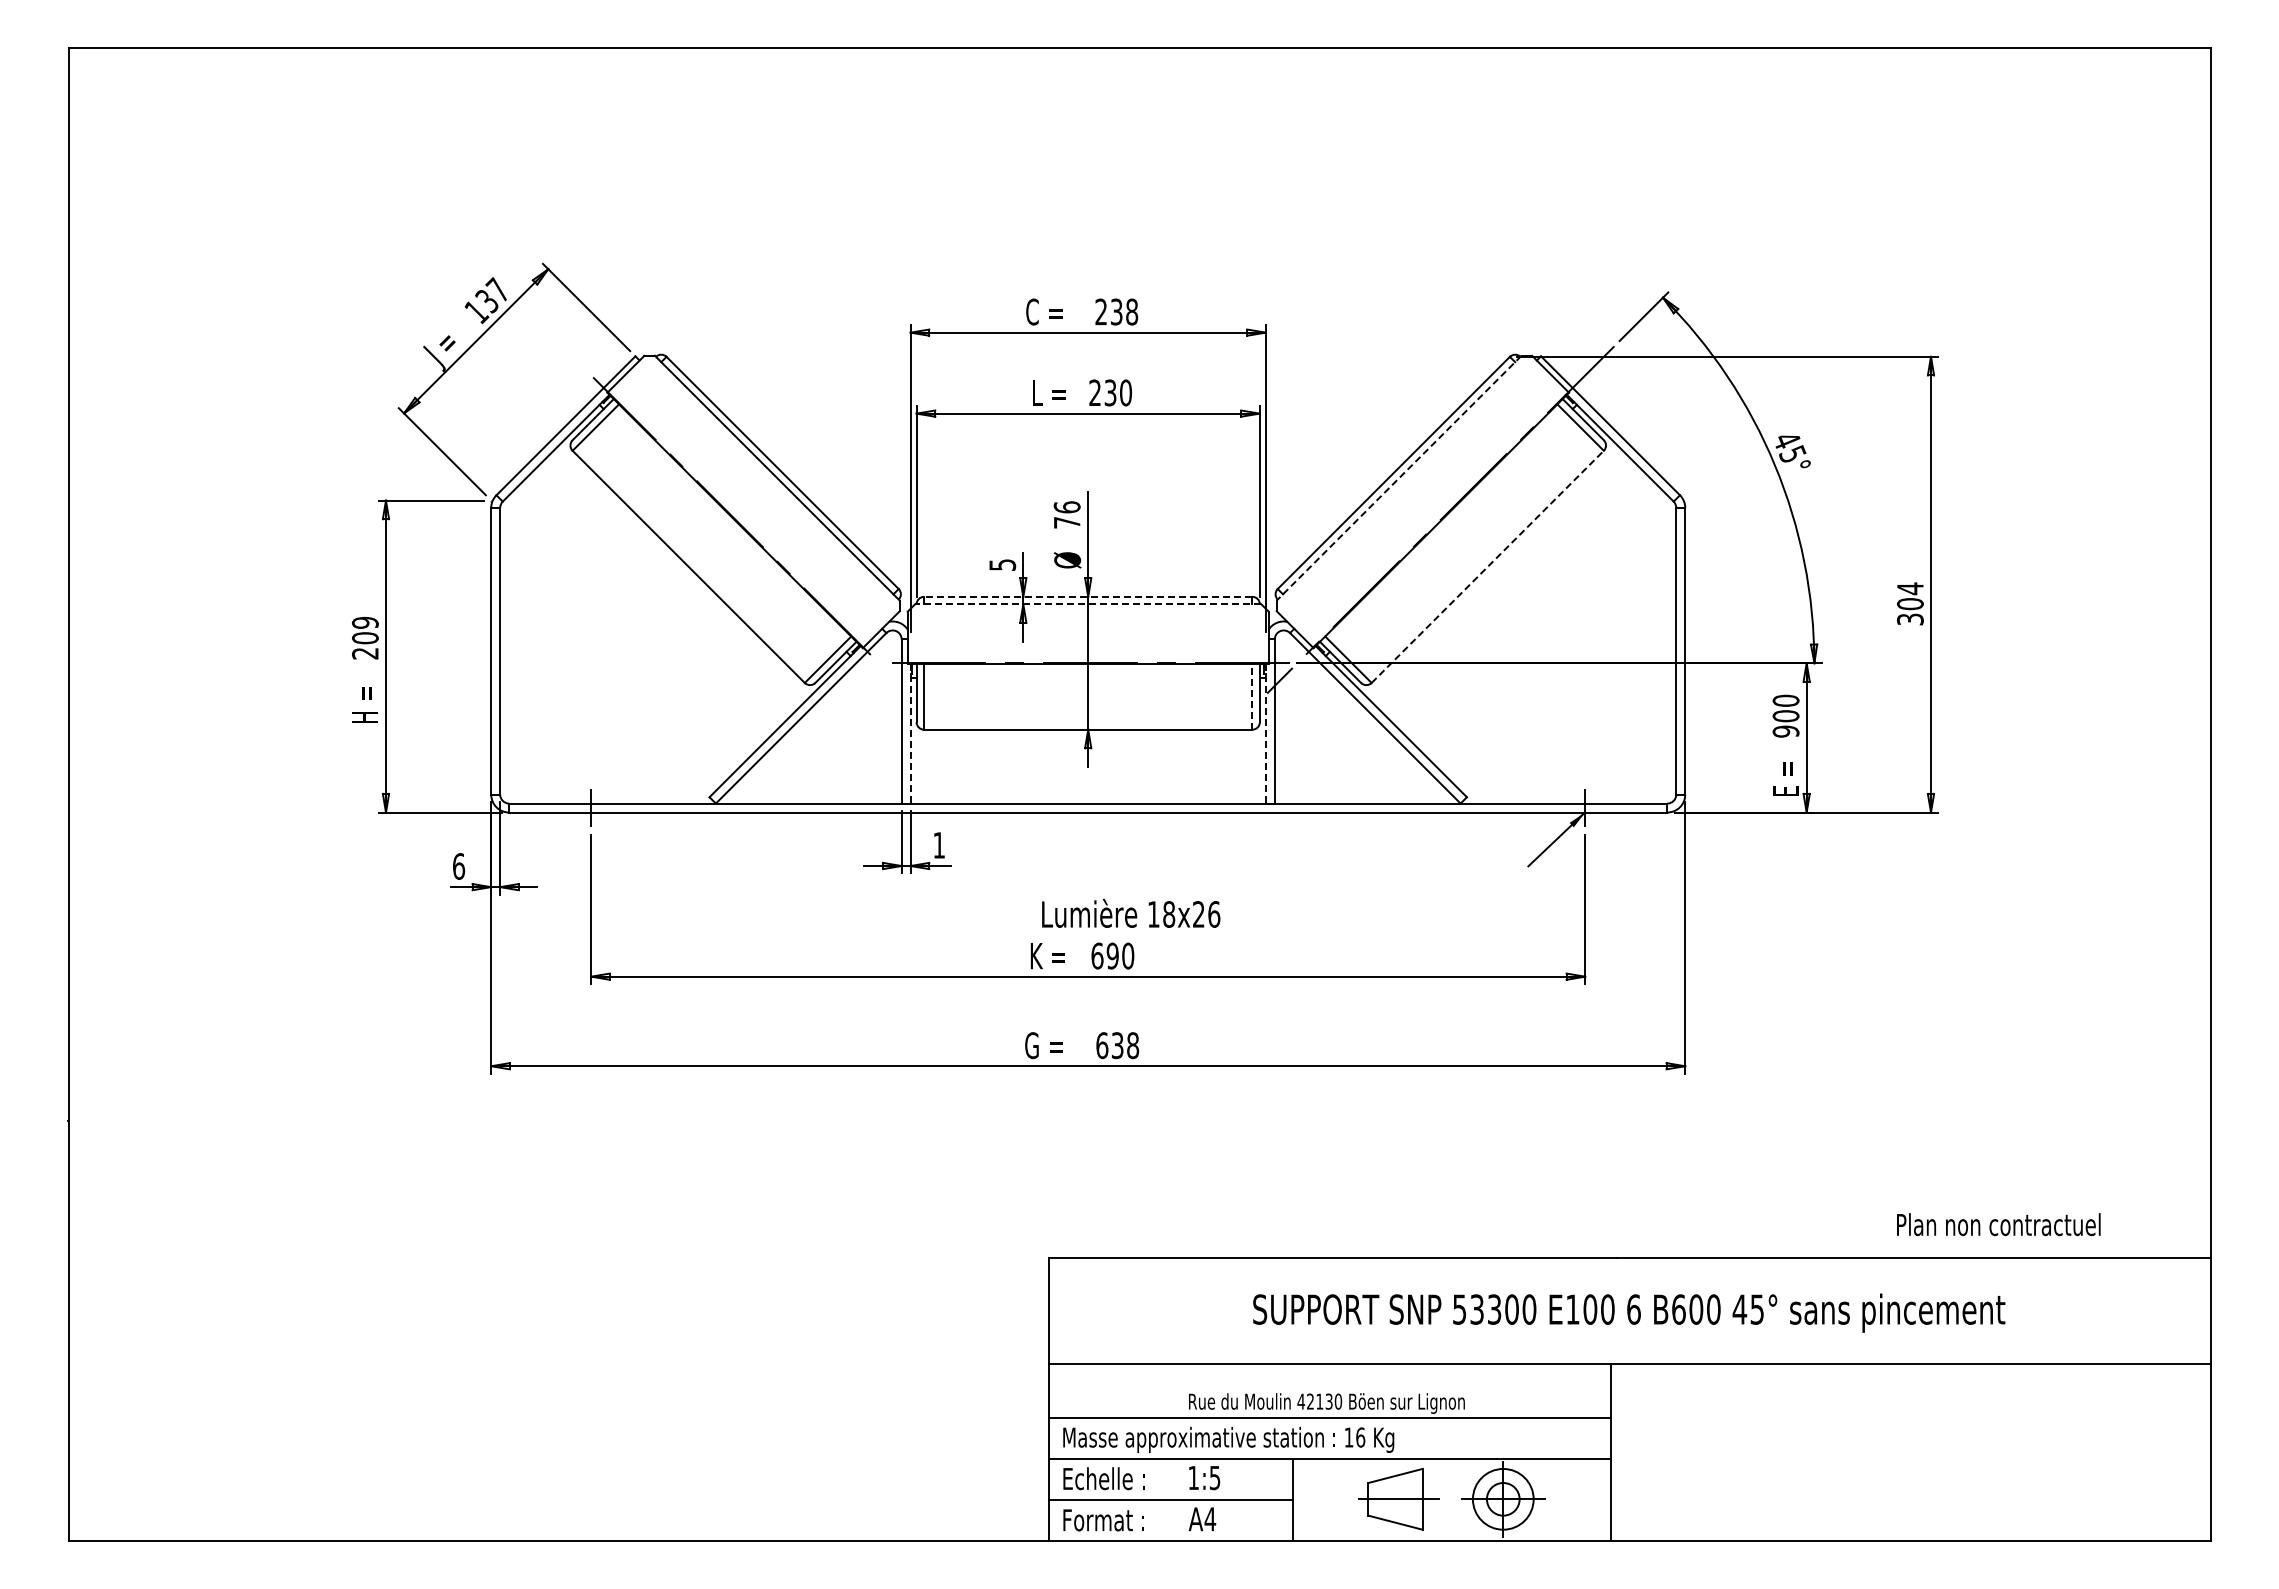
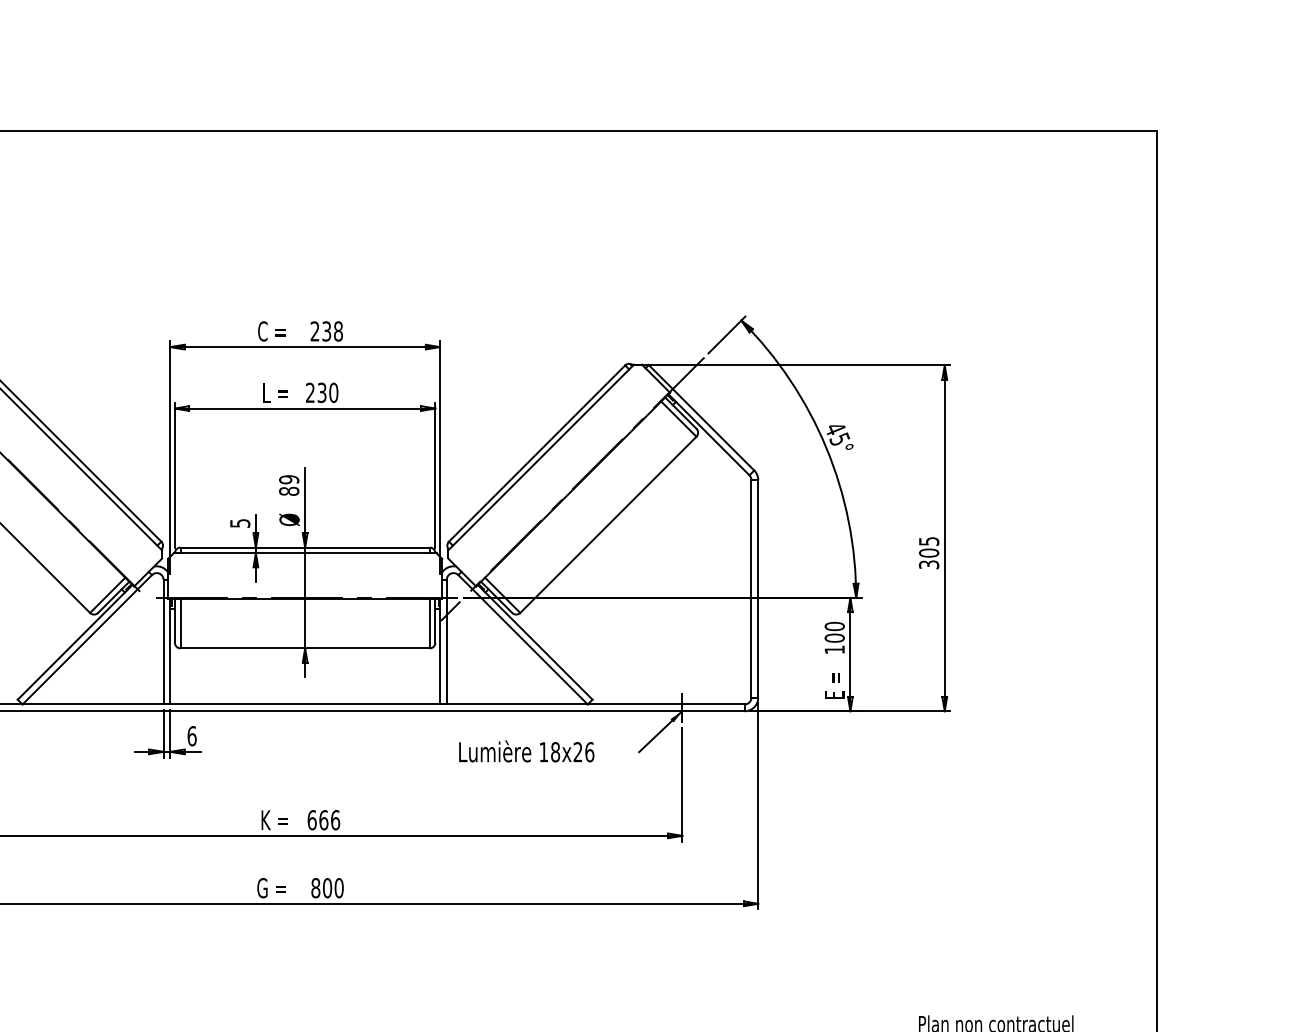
line: (1398, 478) -> (540, 457), dashed -> solid
text: (1066, 514) -> (288, 485), 76 -> 89
line: (1488, 566) -> (608, 524), dashed -> solid
text: (1910, 588) -> (929, 541), 304 -> 305
line: (1087, 596) -> (304, 547), dashed -> solid
line: (1087, 604) -> (304, 553), dashed -> solid
line: (1252, 696) -> (429, 623), dashed -> solid
text: (1785, 731) -> (834, 649), 900 -> 100
line: (910, 733) -> (170, 651), dashed -> solid
line: (1265, 733) -> (439, 651), dashed -> solid
text: (939, 845) -> (192, 736), 1 -> 6
text: (1131, 913) -> (526, 751), moved
text: (1120, 955) -> (329, 819), 690 -> 666
text: (1117, 1045) -> (327, 888), 638 -> 800

